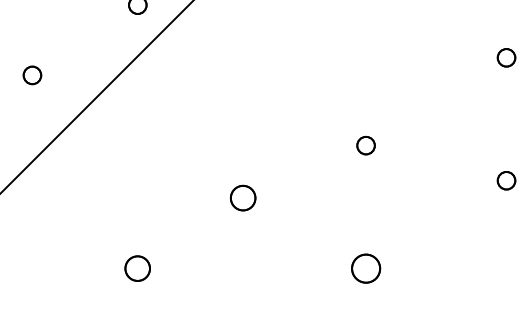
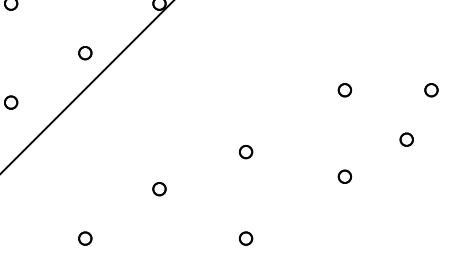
part: (243, 198) -> (159, 189), size x0.71
part: (138, 268) -> (85, 238), size x0.71
part: (365, 268) -> (245, 238), size x0.62

